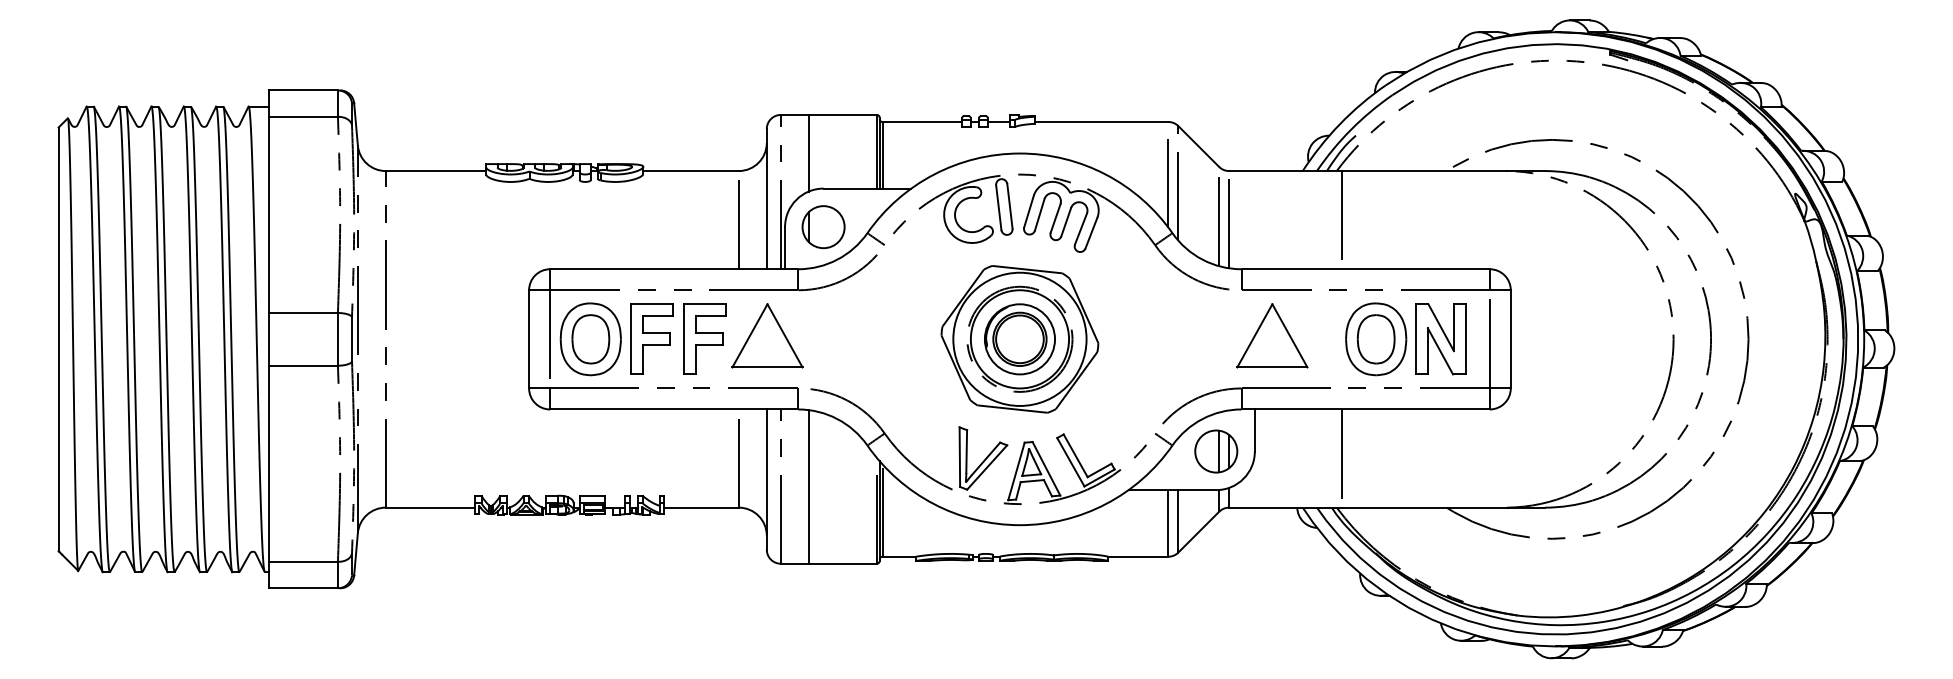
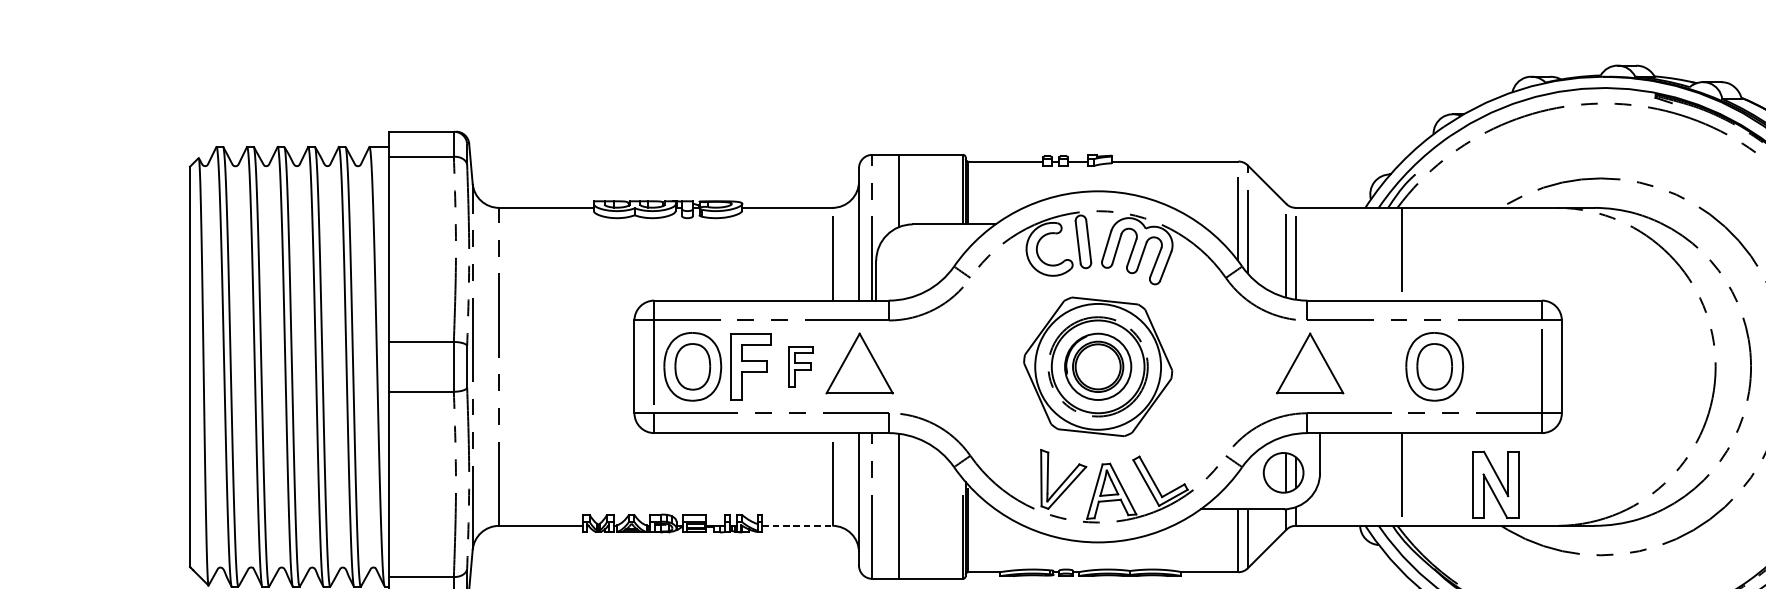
part: (823, 227) -> (912, 261), removed
part: (1272, 335) -> (1310, 363), moved
part: (704, 338) -> (800, 366), size x0.6
part: (1440, 339) -> (1495, 485), moved
line: (702, 507) -> (798, 525), solid -> dashed

